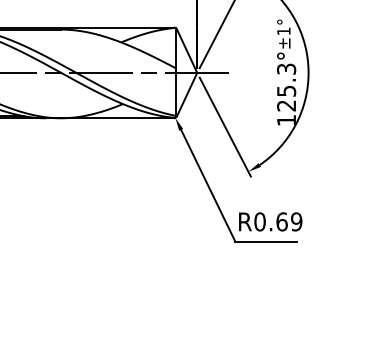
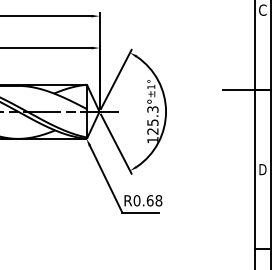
text: (295, 221) -> (158, 200), R0.69 -> R0.68

